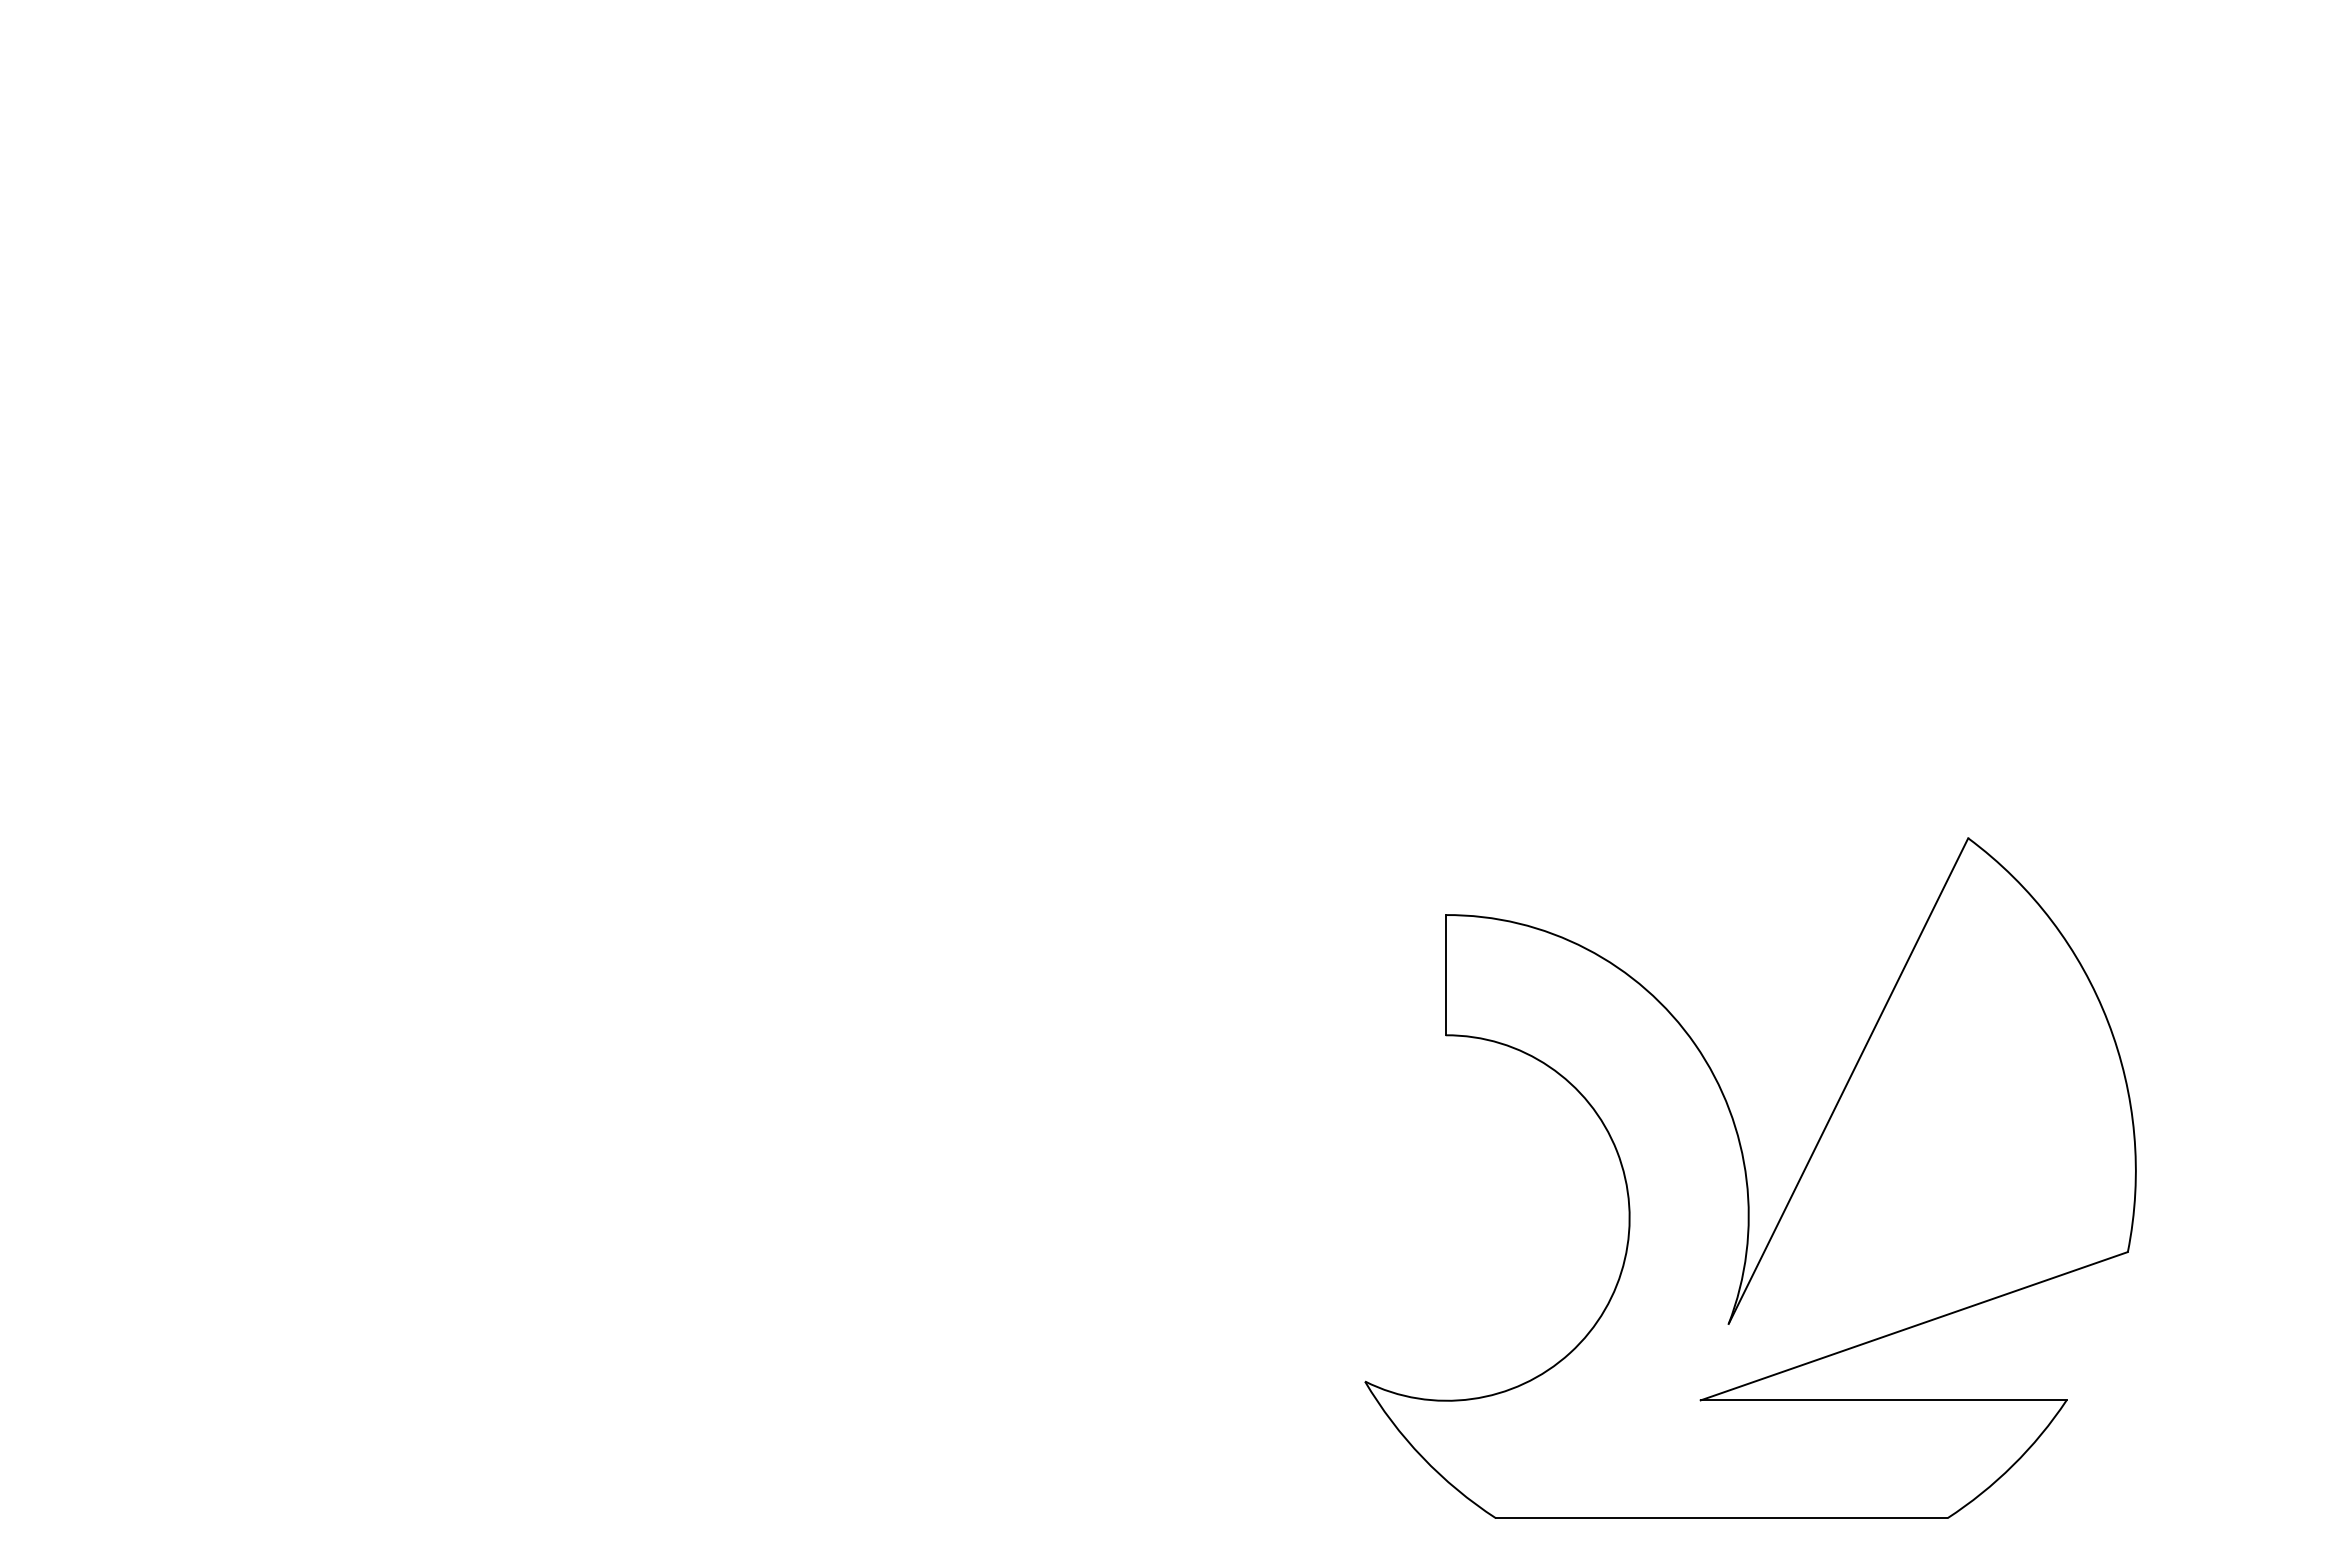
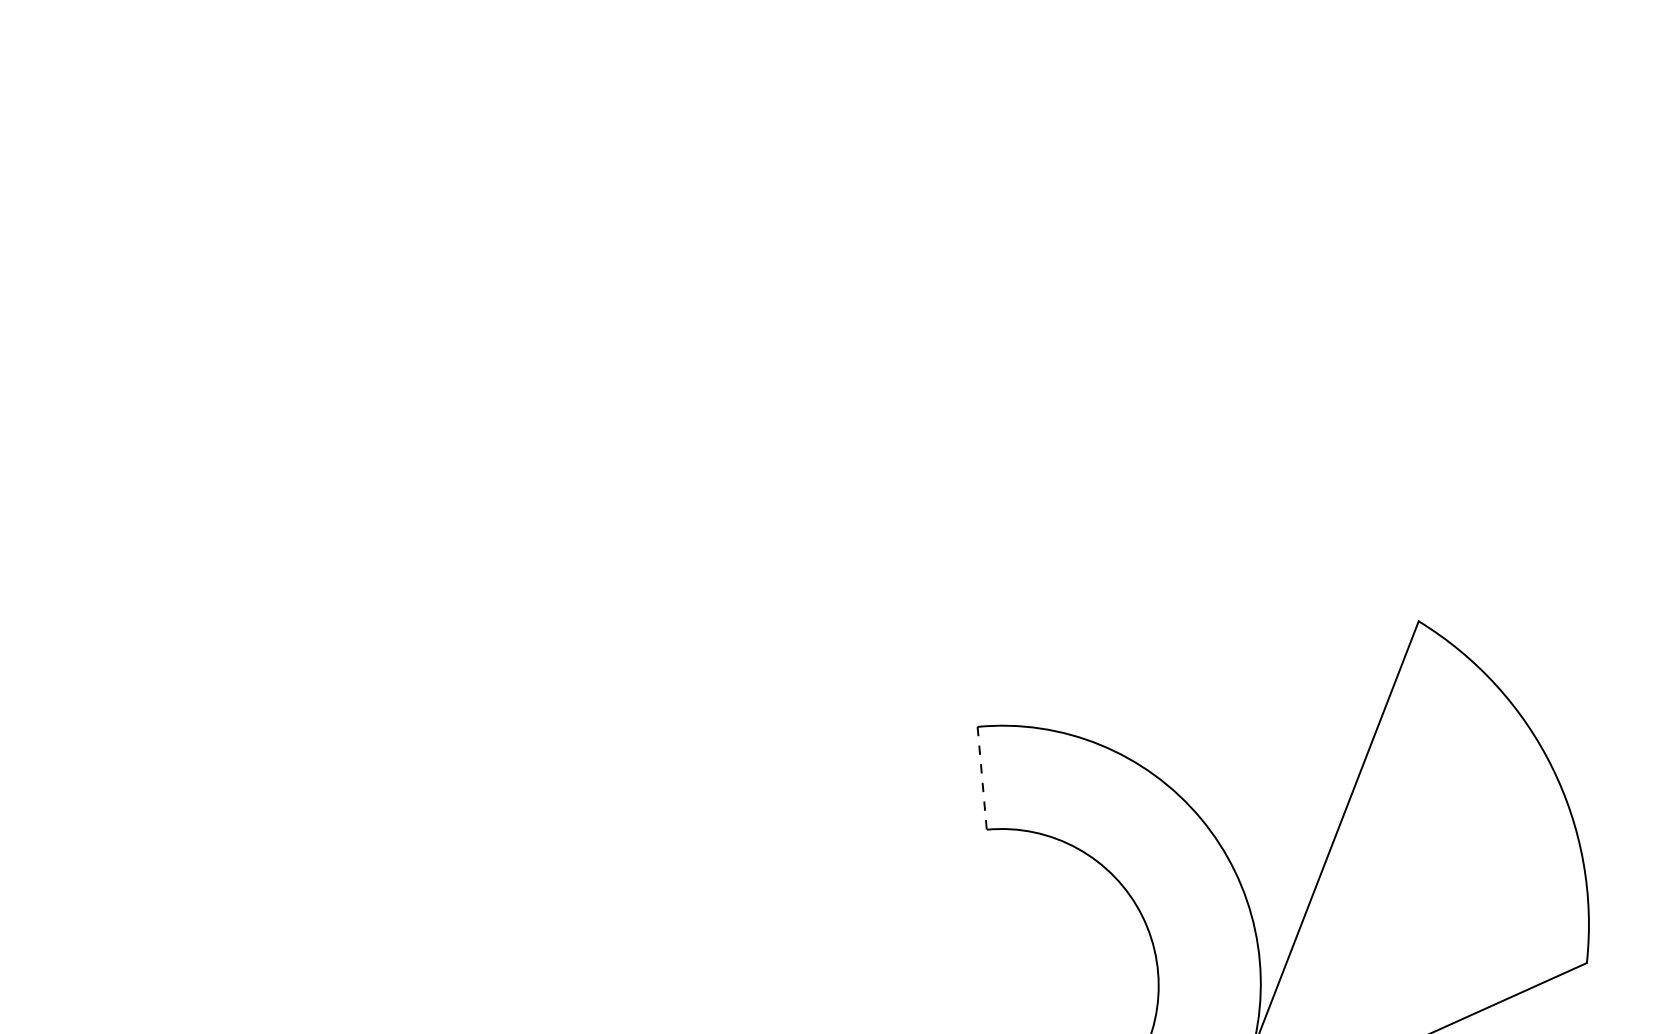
line: (1445, 975) -> (982, 778), solid -> dashed

